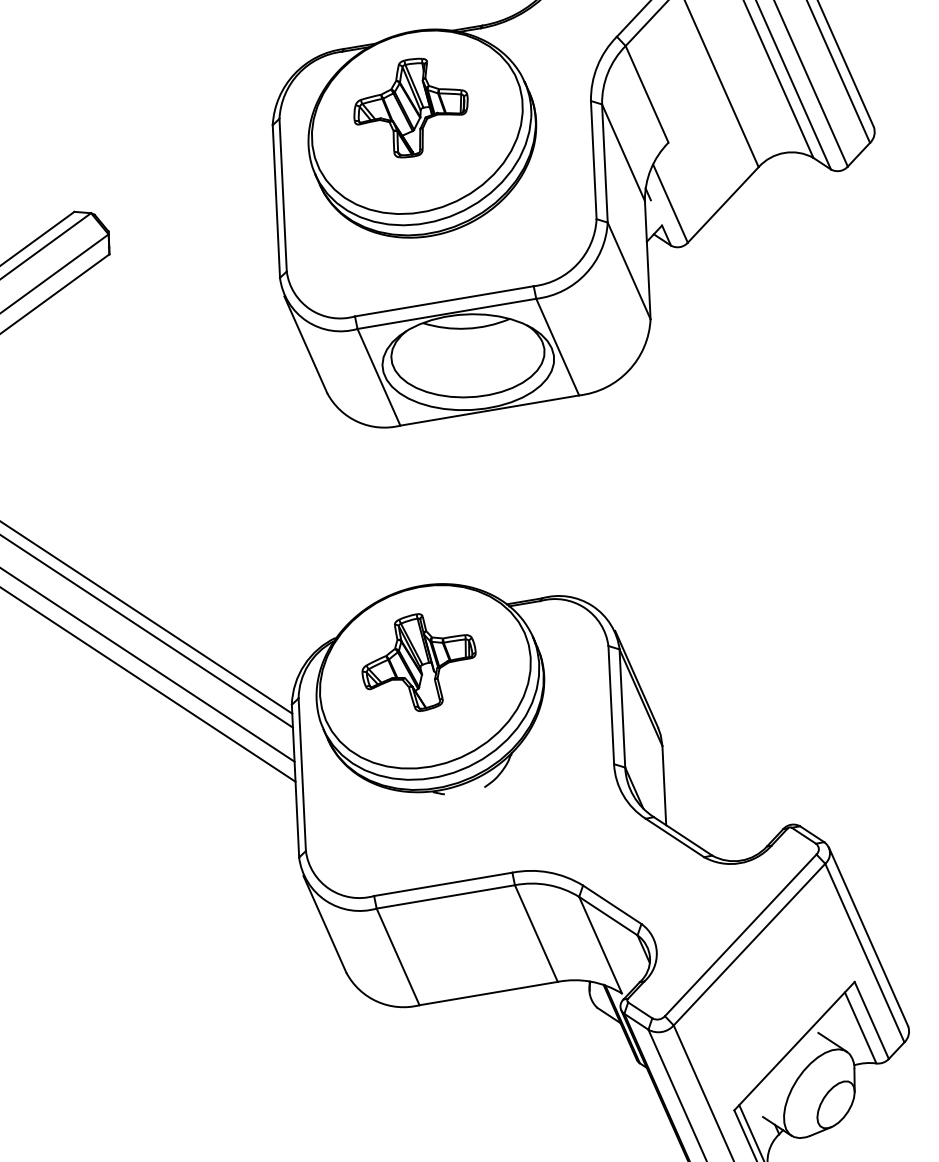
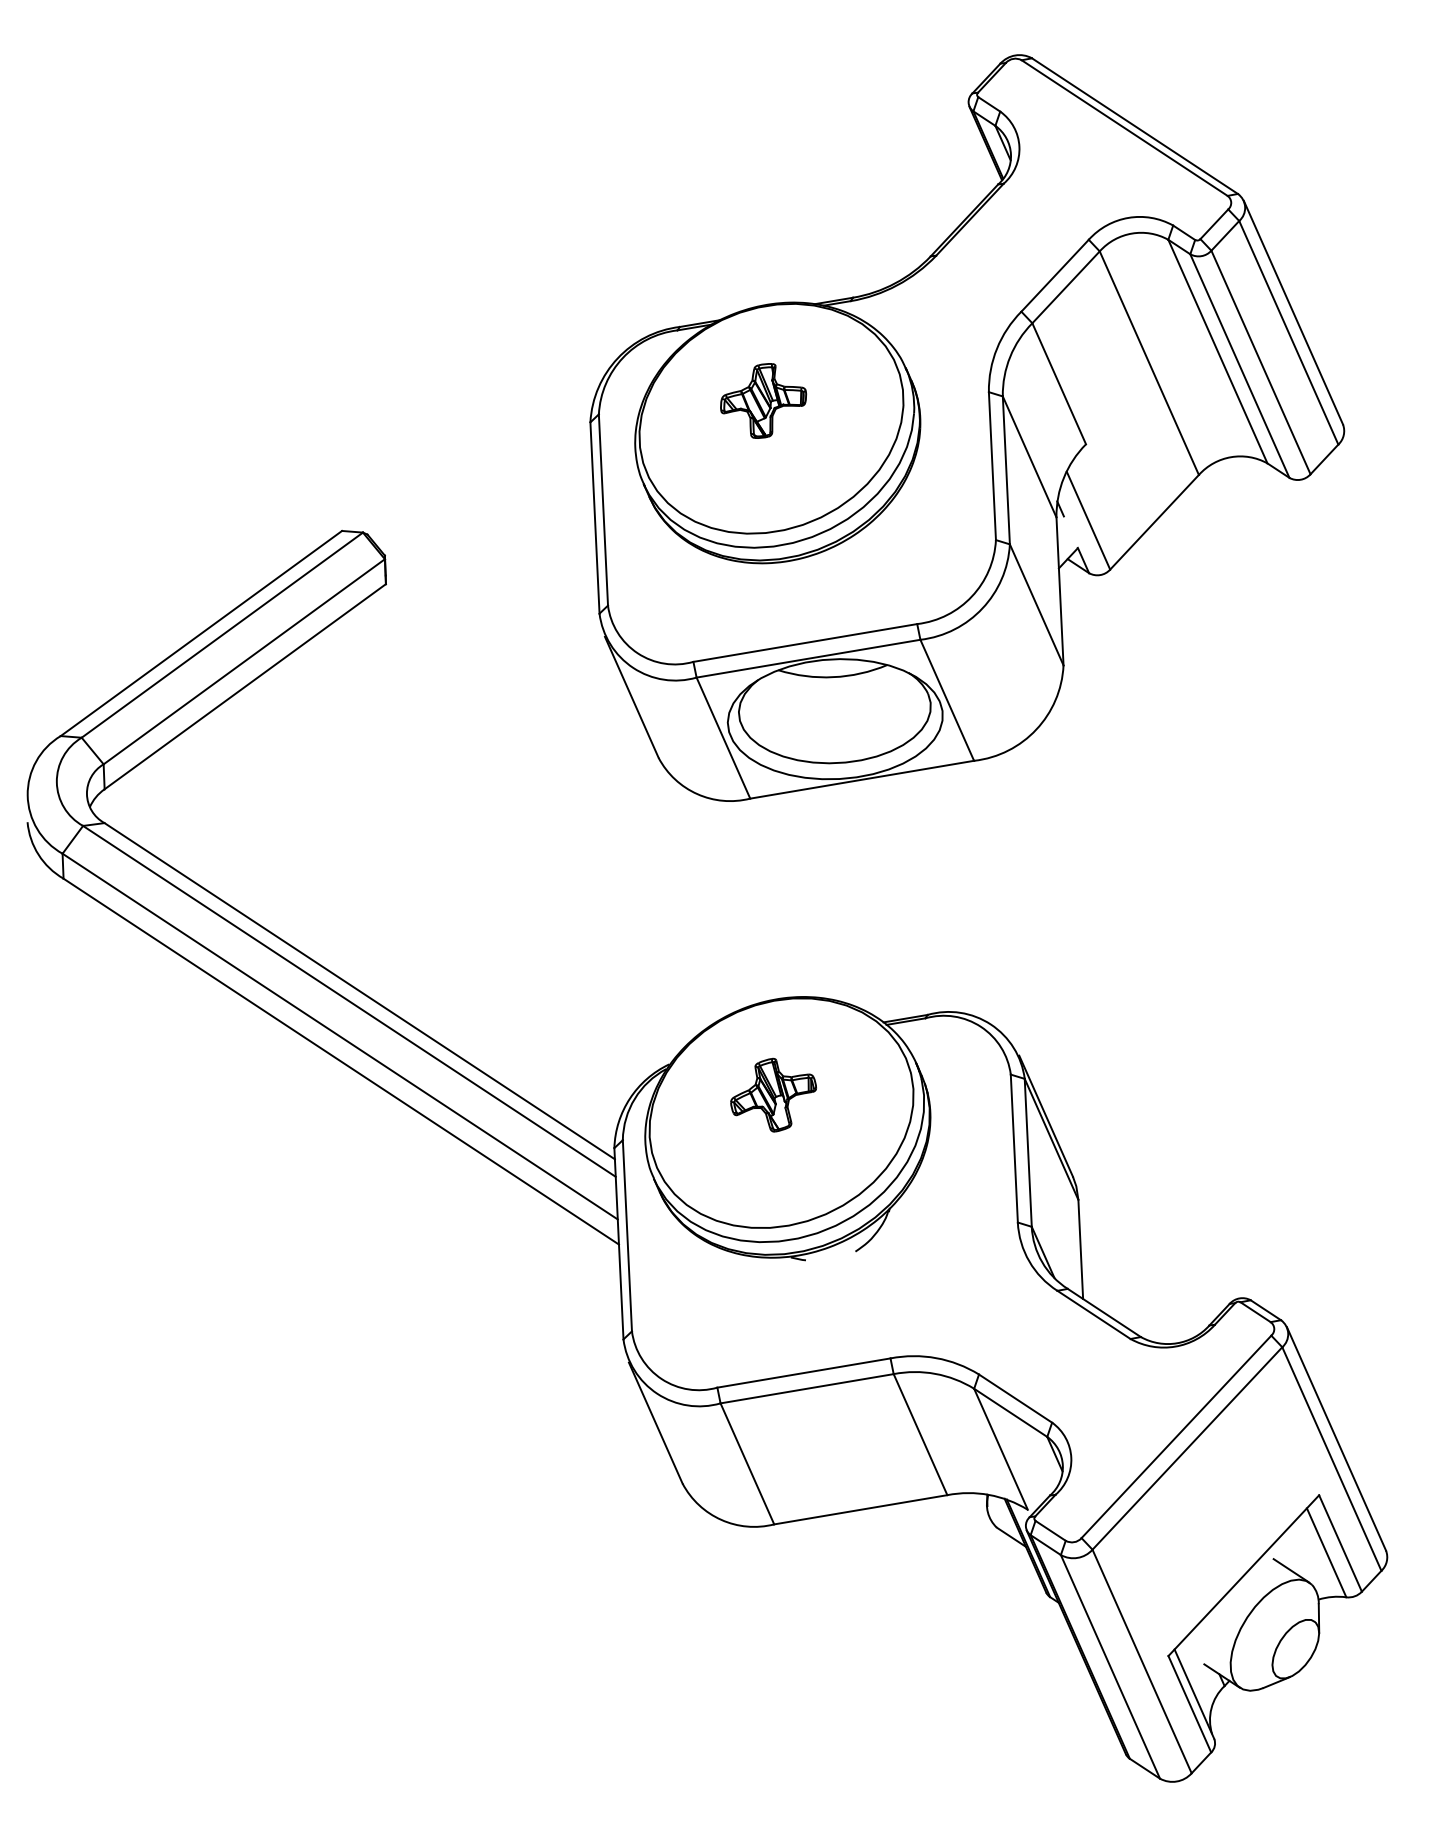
part: (410, 107) -> (763, 400), size x0.6
part: (418, 661) -> (773, 1094), size x0.6

